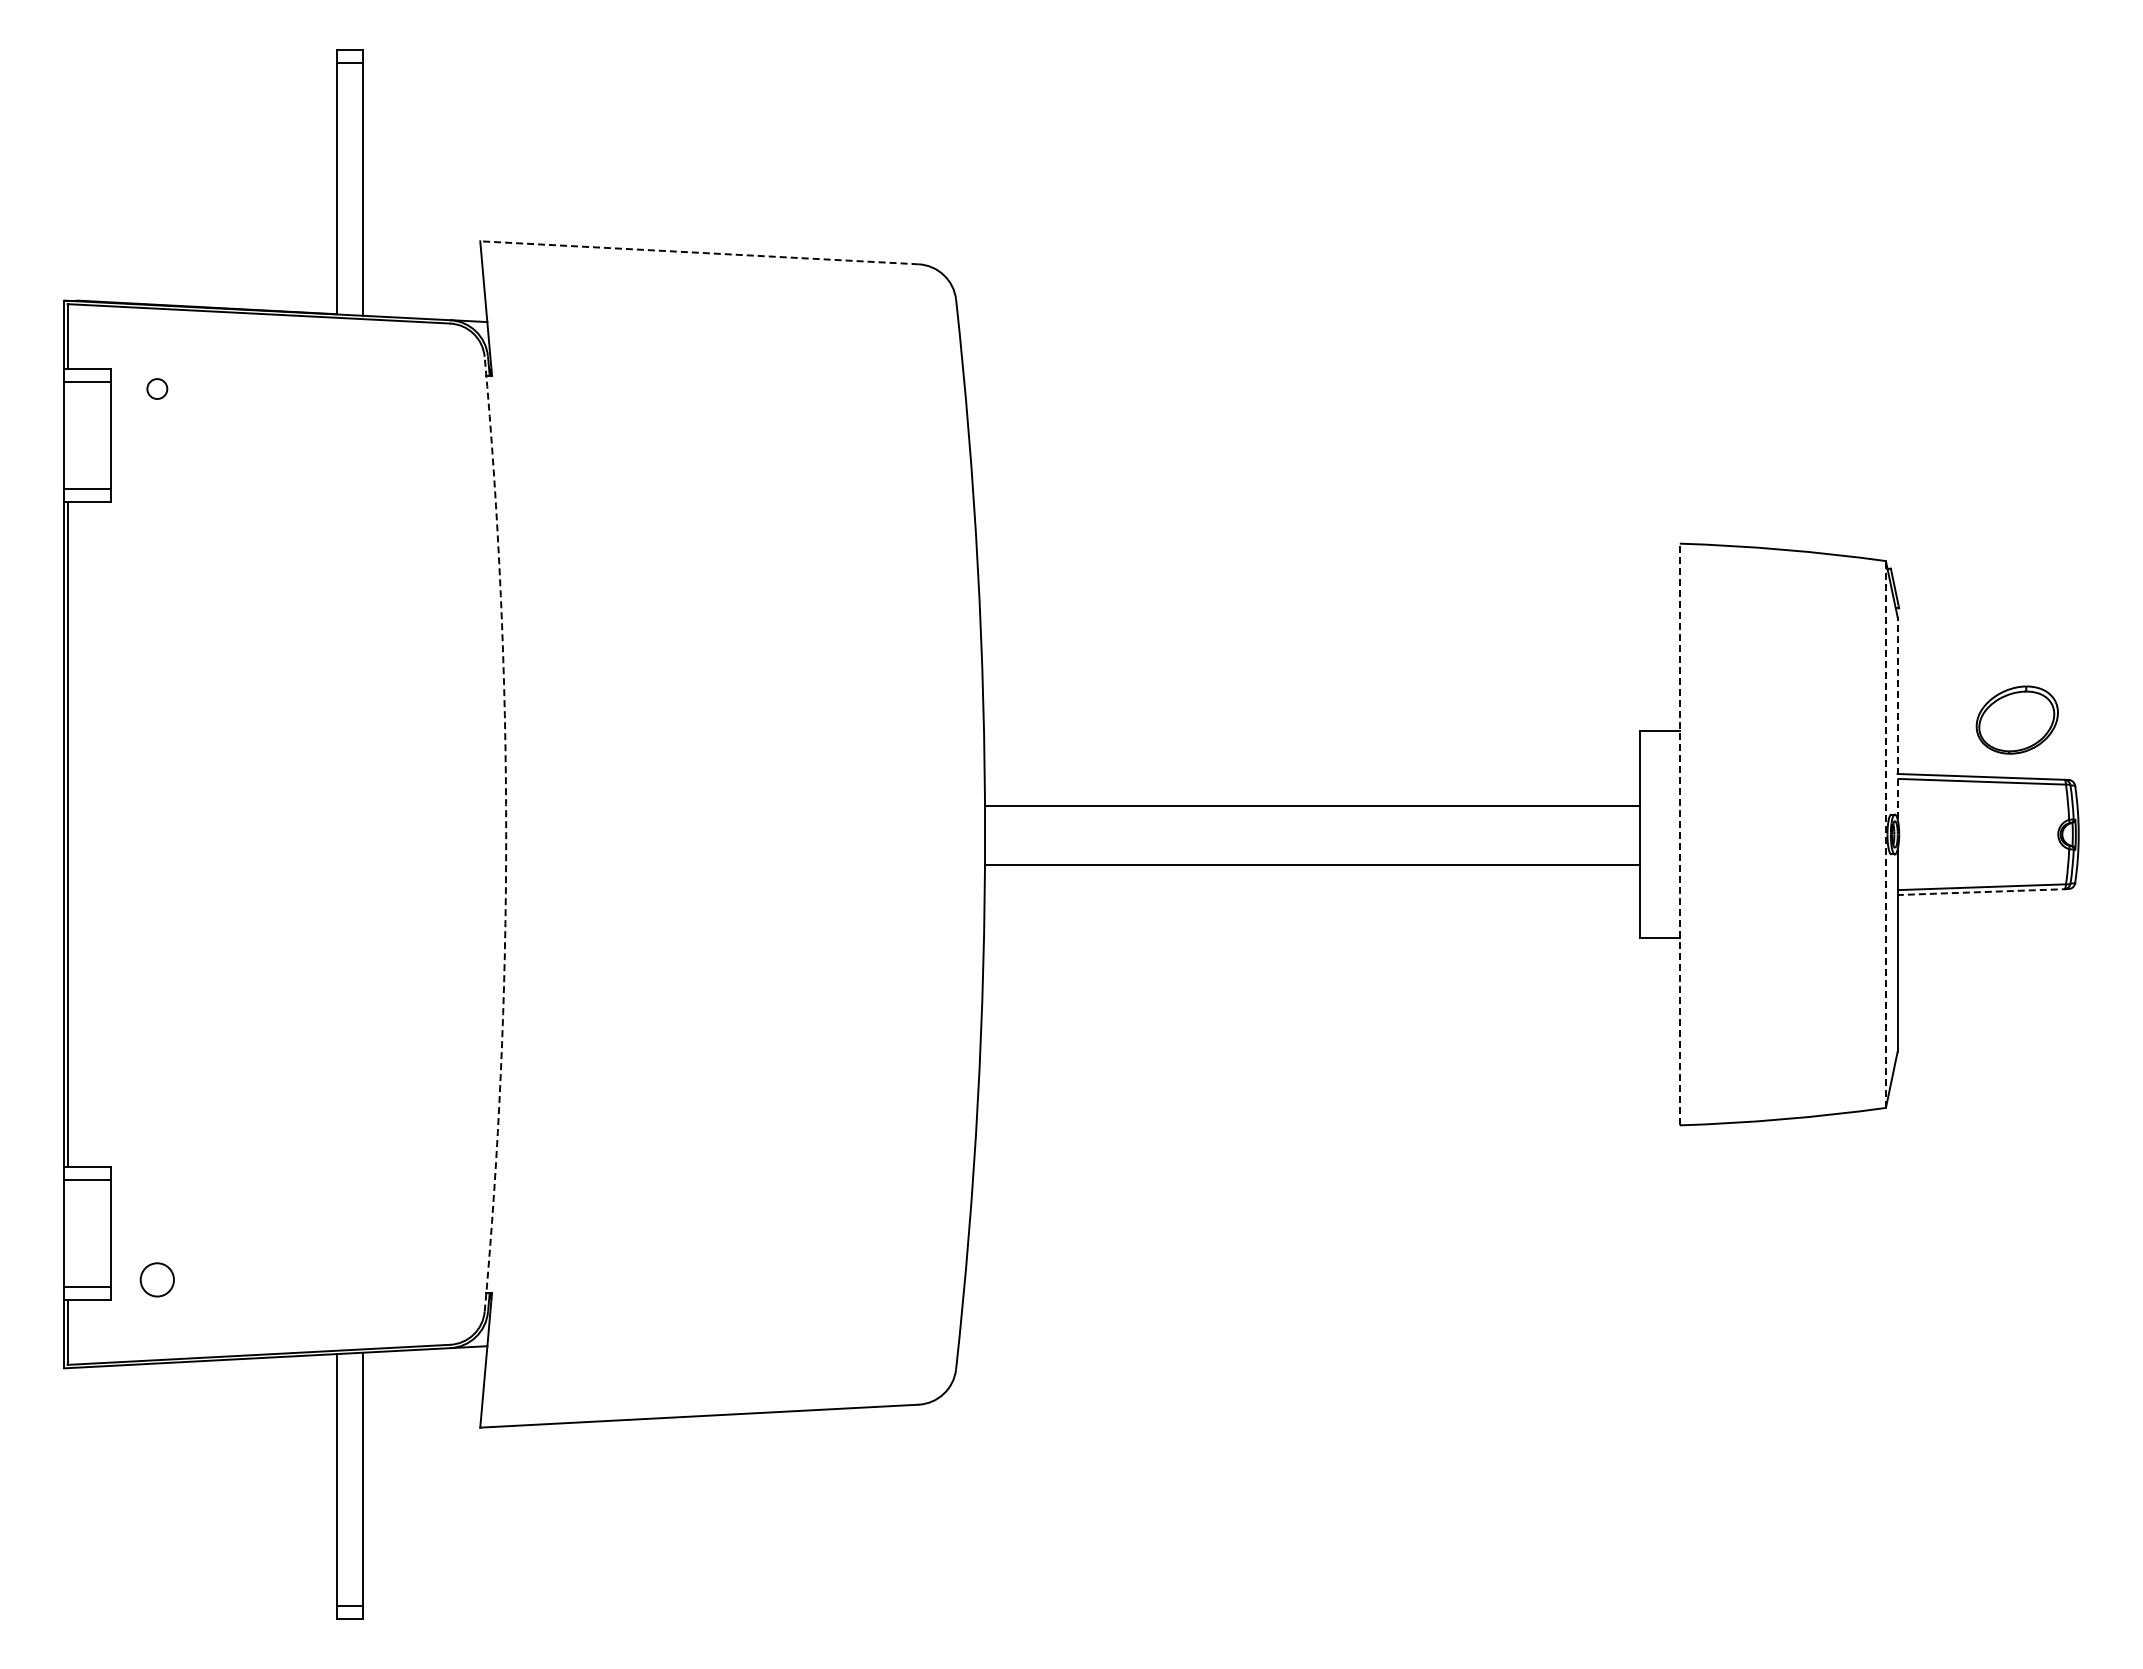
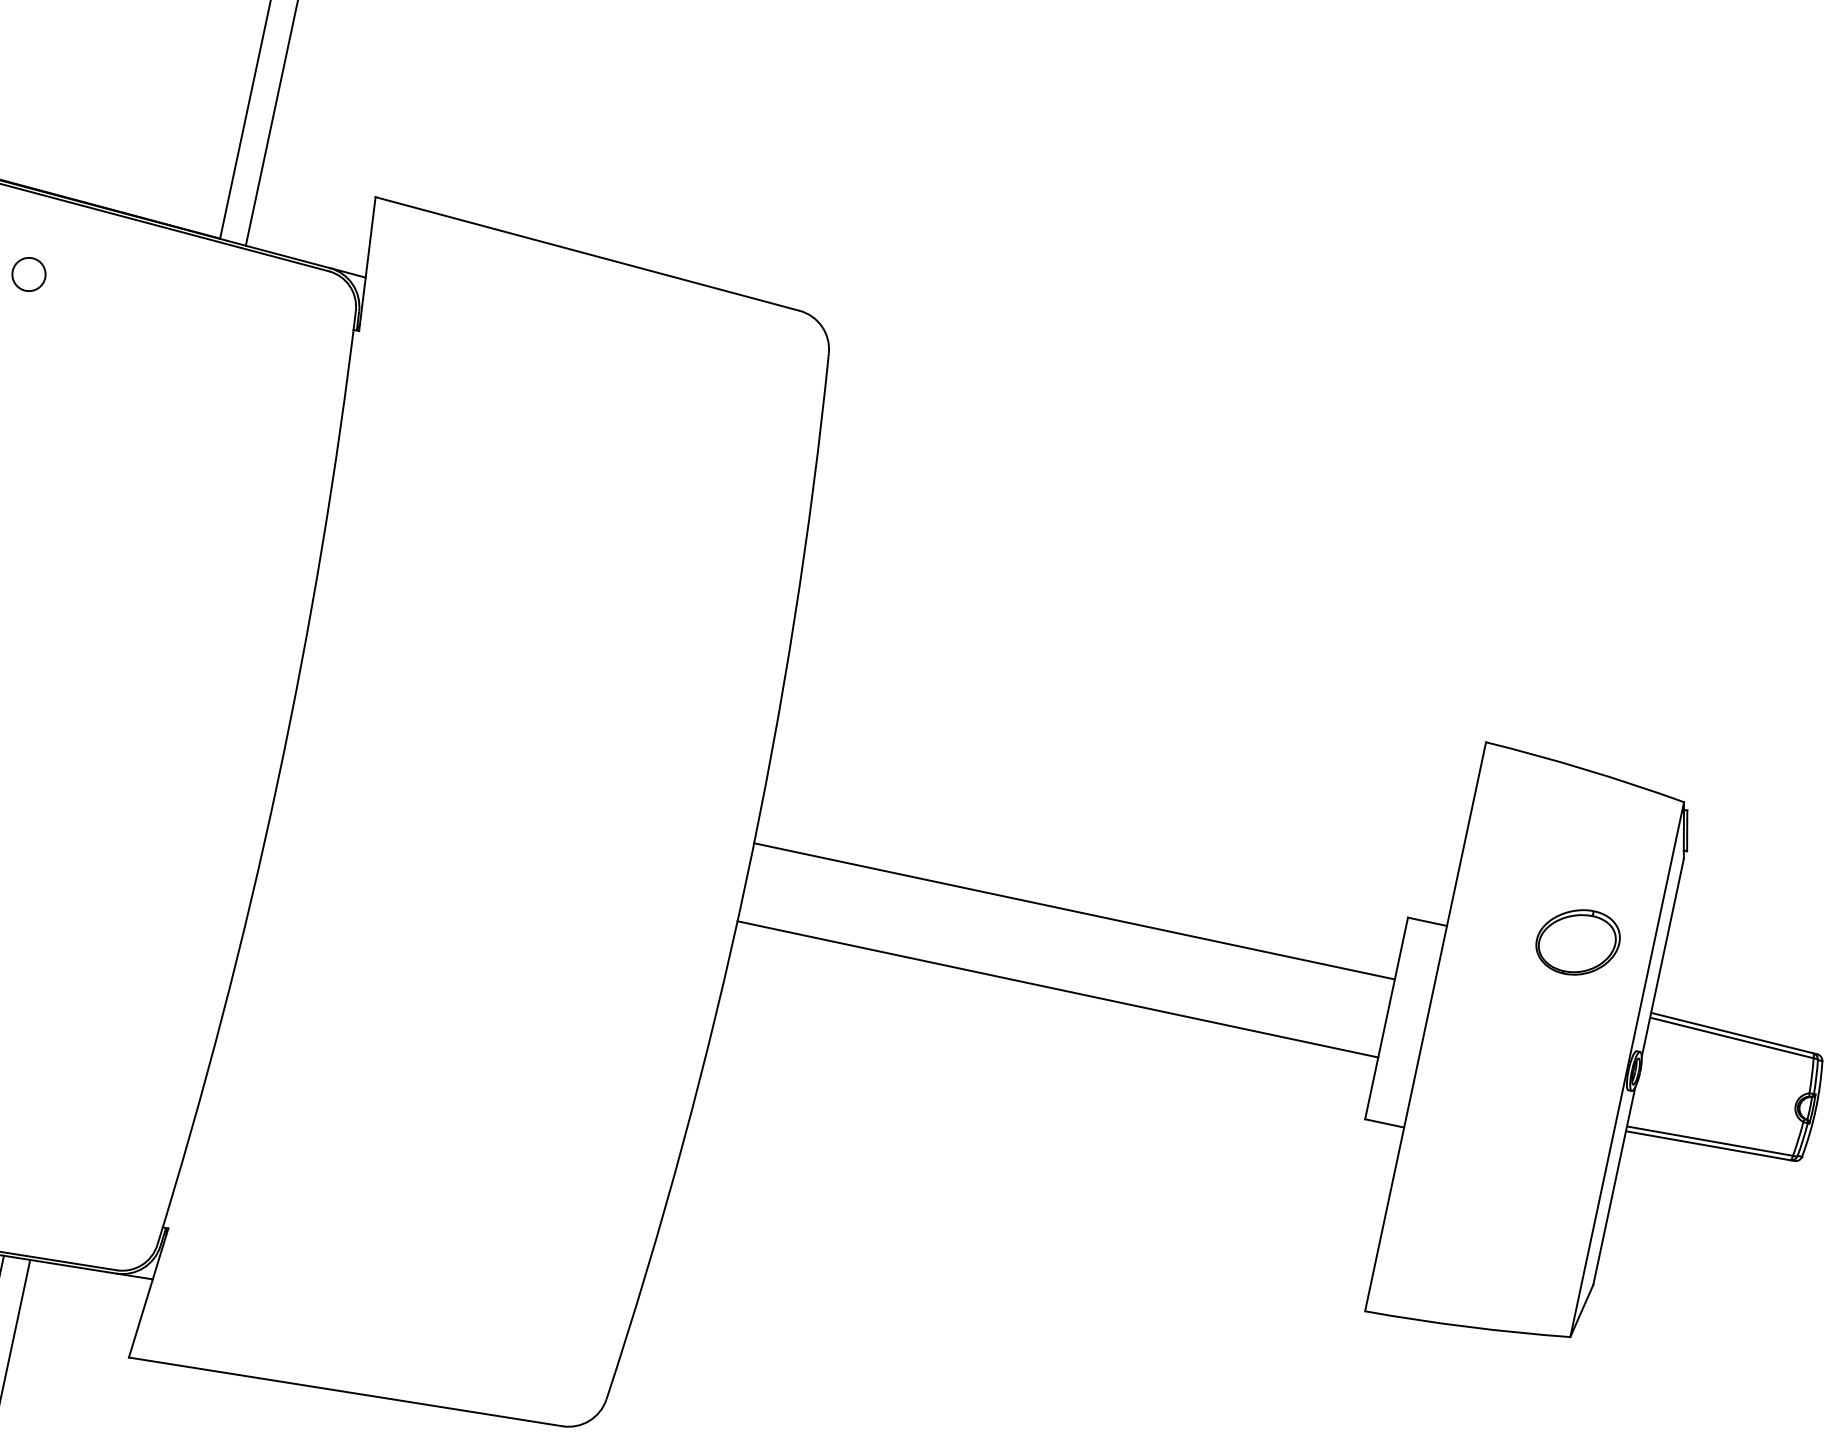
line: (698, 252) -> (586, 253), dashed -> solid
circle: (156, 388) -> (28, 273), size x1.67
line: (1897, 717) -> (1662, 957), dashed -> solid
part: (2016, 719) -> (1577, 941), moved
line: (1311, 806) -> (1056, 989), moved
line: (1885, 833) -> (1626, 1068), dashed -> solid
arc: (506, 834) -> (277, 782), dashed -> solid
line: (1679, 834) -> (1425, 1026), dashed -> solid
line: (1311, 864) -> (1073, 911), moved
line: (1983, 892) -> (1710, 1146), dashed -> solid

